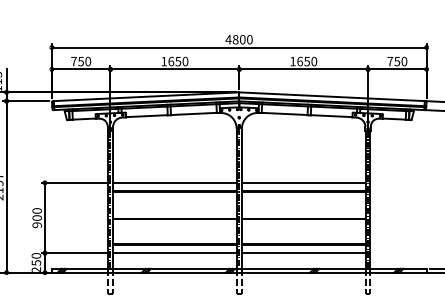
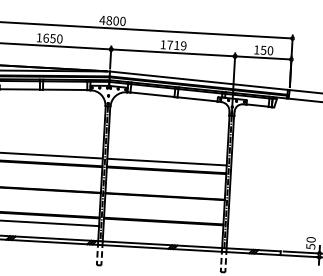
text: (307, 61) -> (177, 45), 1650 -> 1719
text: (390, 61) -> (257, 49), 750 -> 150
line: (303, 253) -> (163, 229), removed

